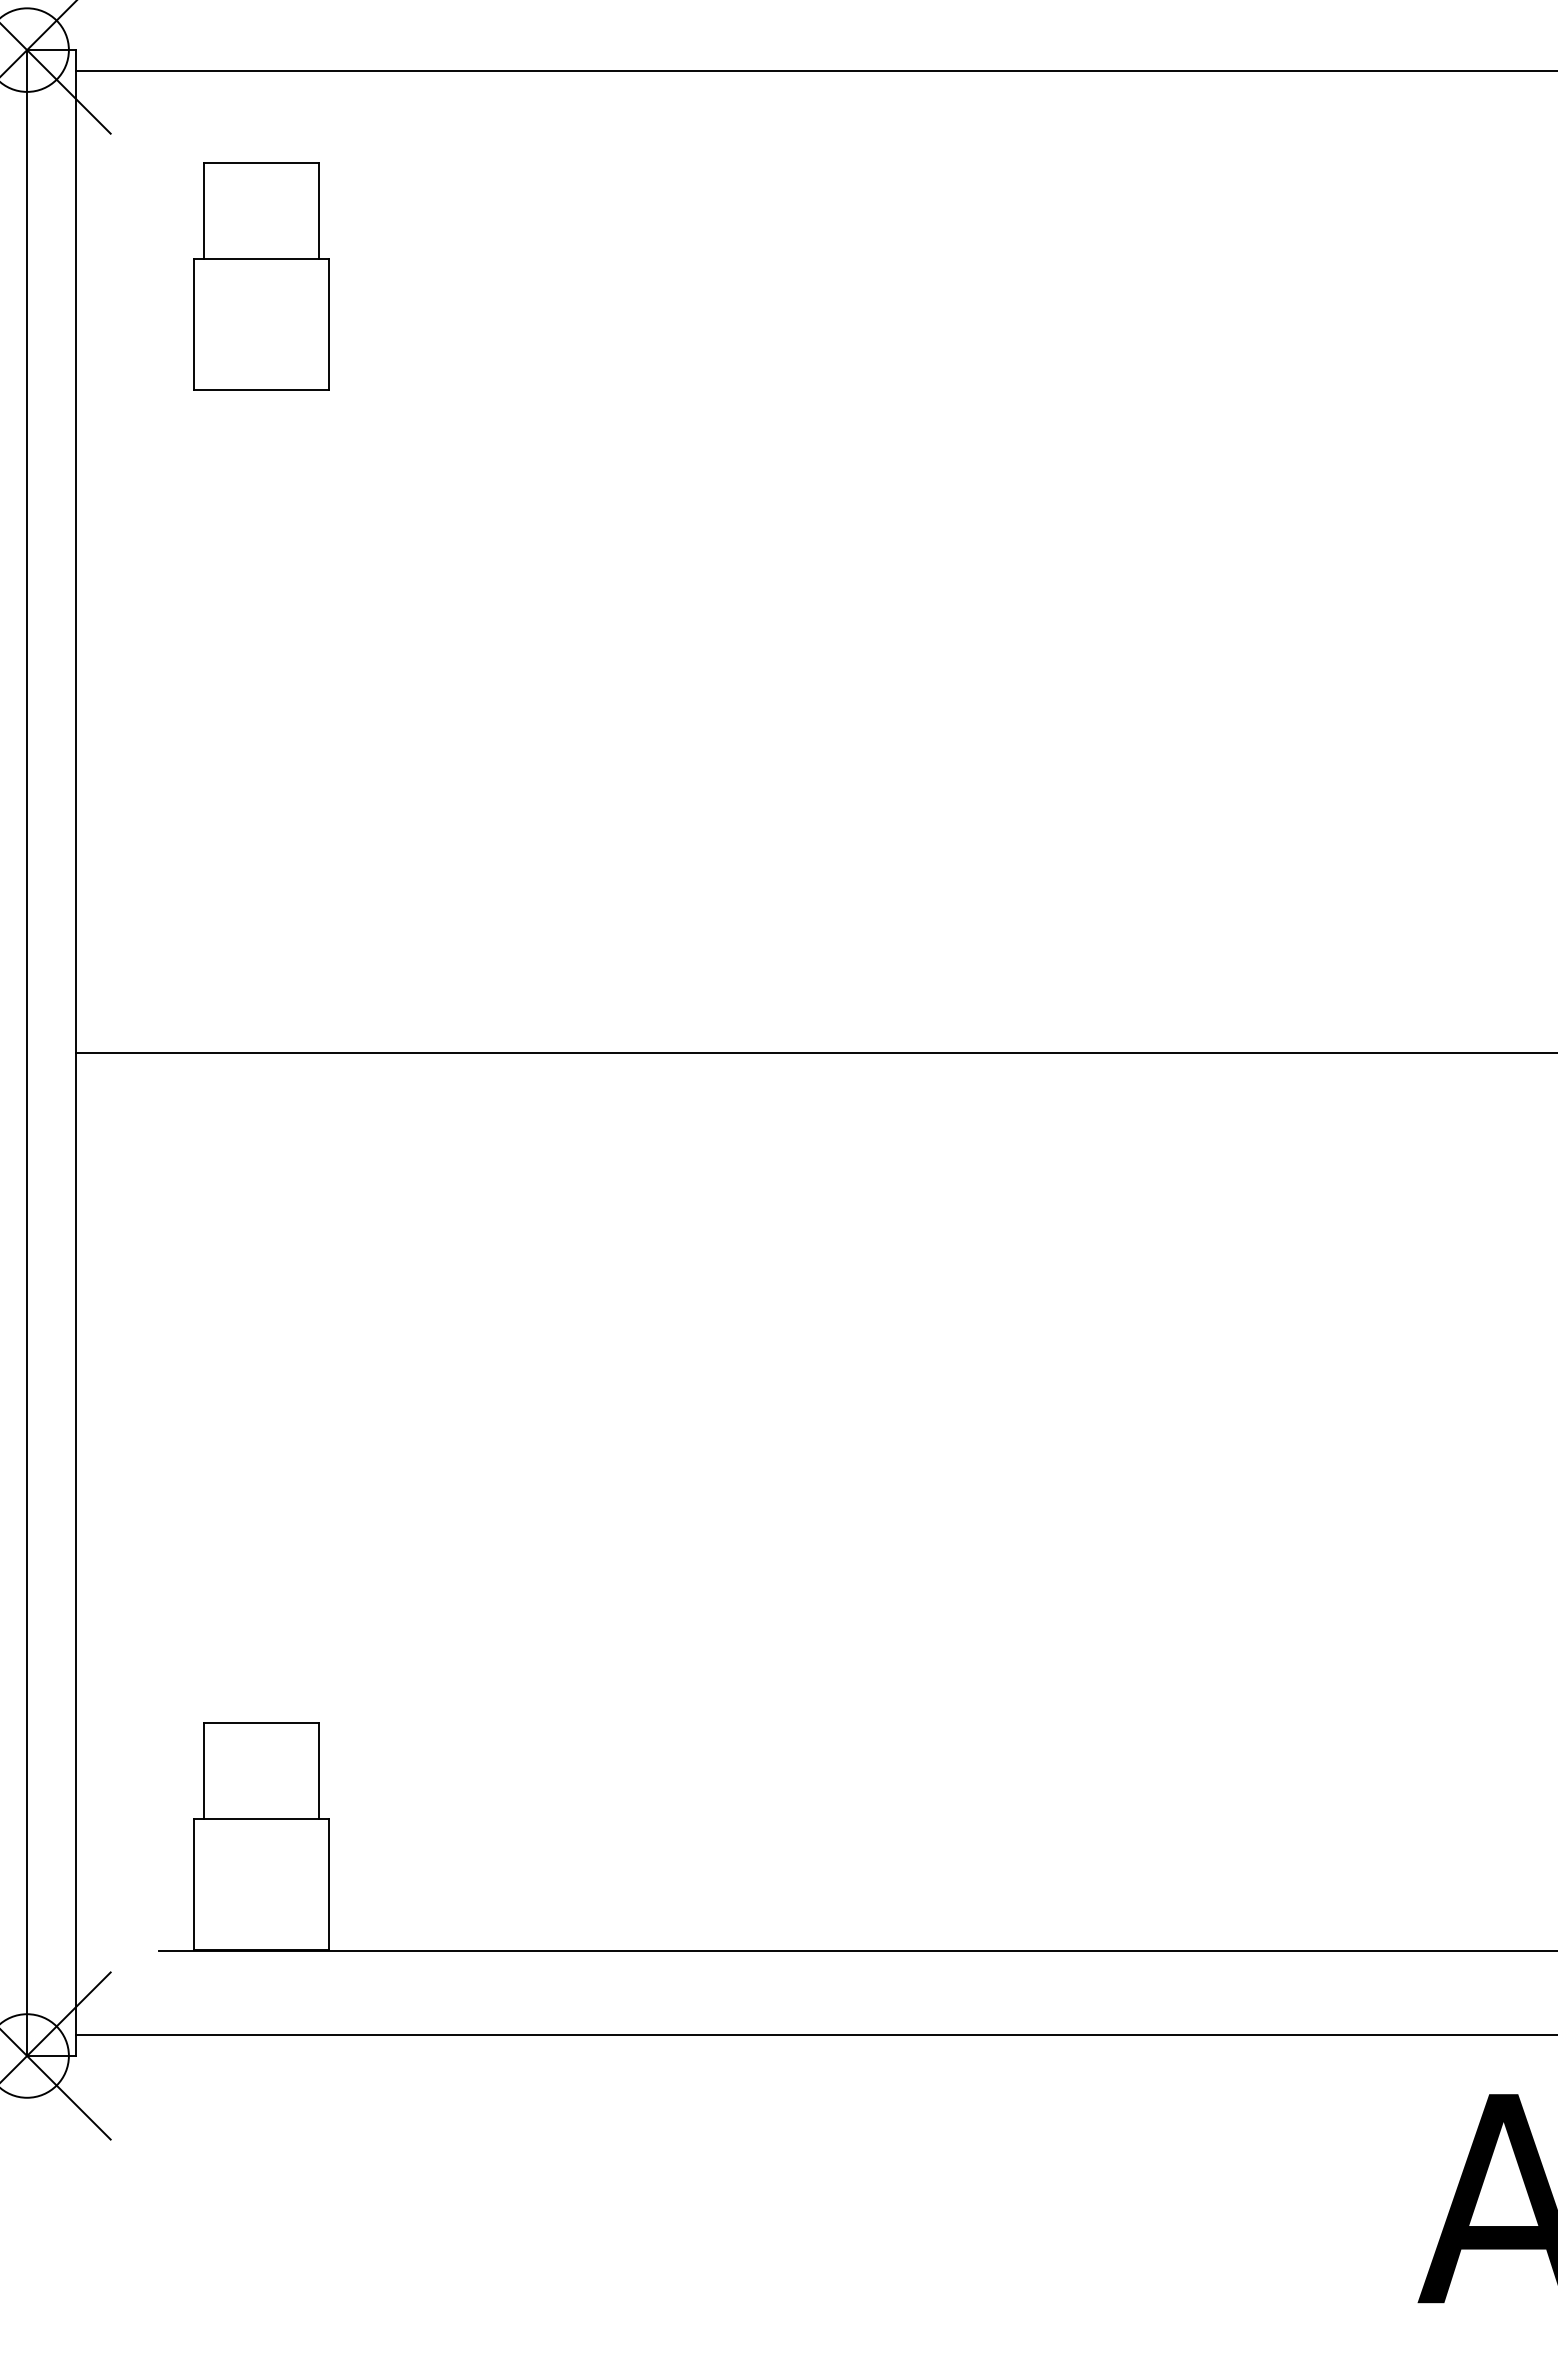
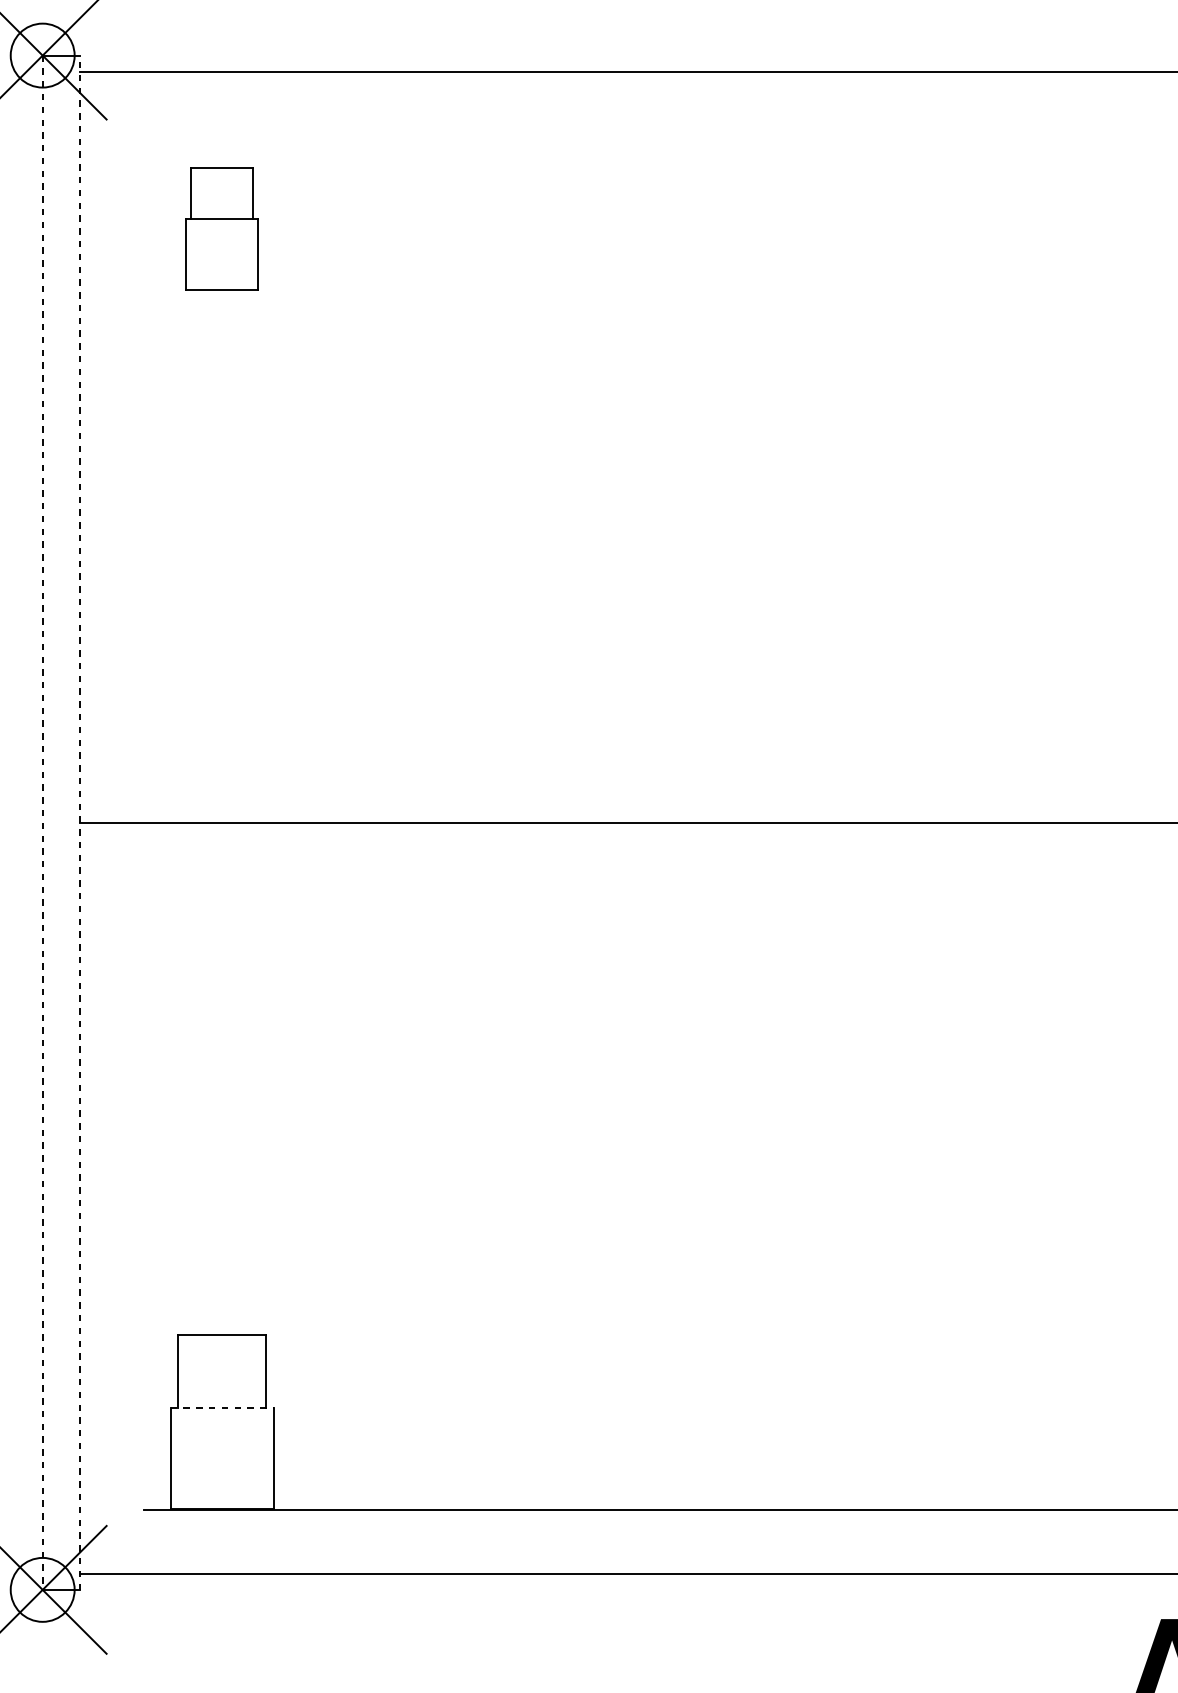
part: (261, 276) -> (221, 228), size x0.7
line: (27, 1053) -> (42, 823), solid -> dashed
line: (75, 1053) -> (79, 823), solid -> dashed
line: (262, 1818) -> (222, 1408), solid -> dashed

